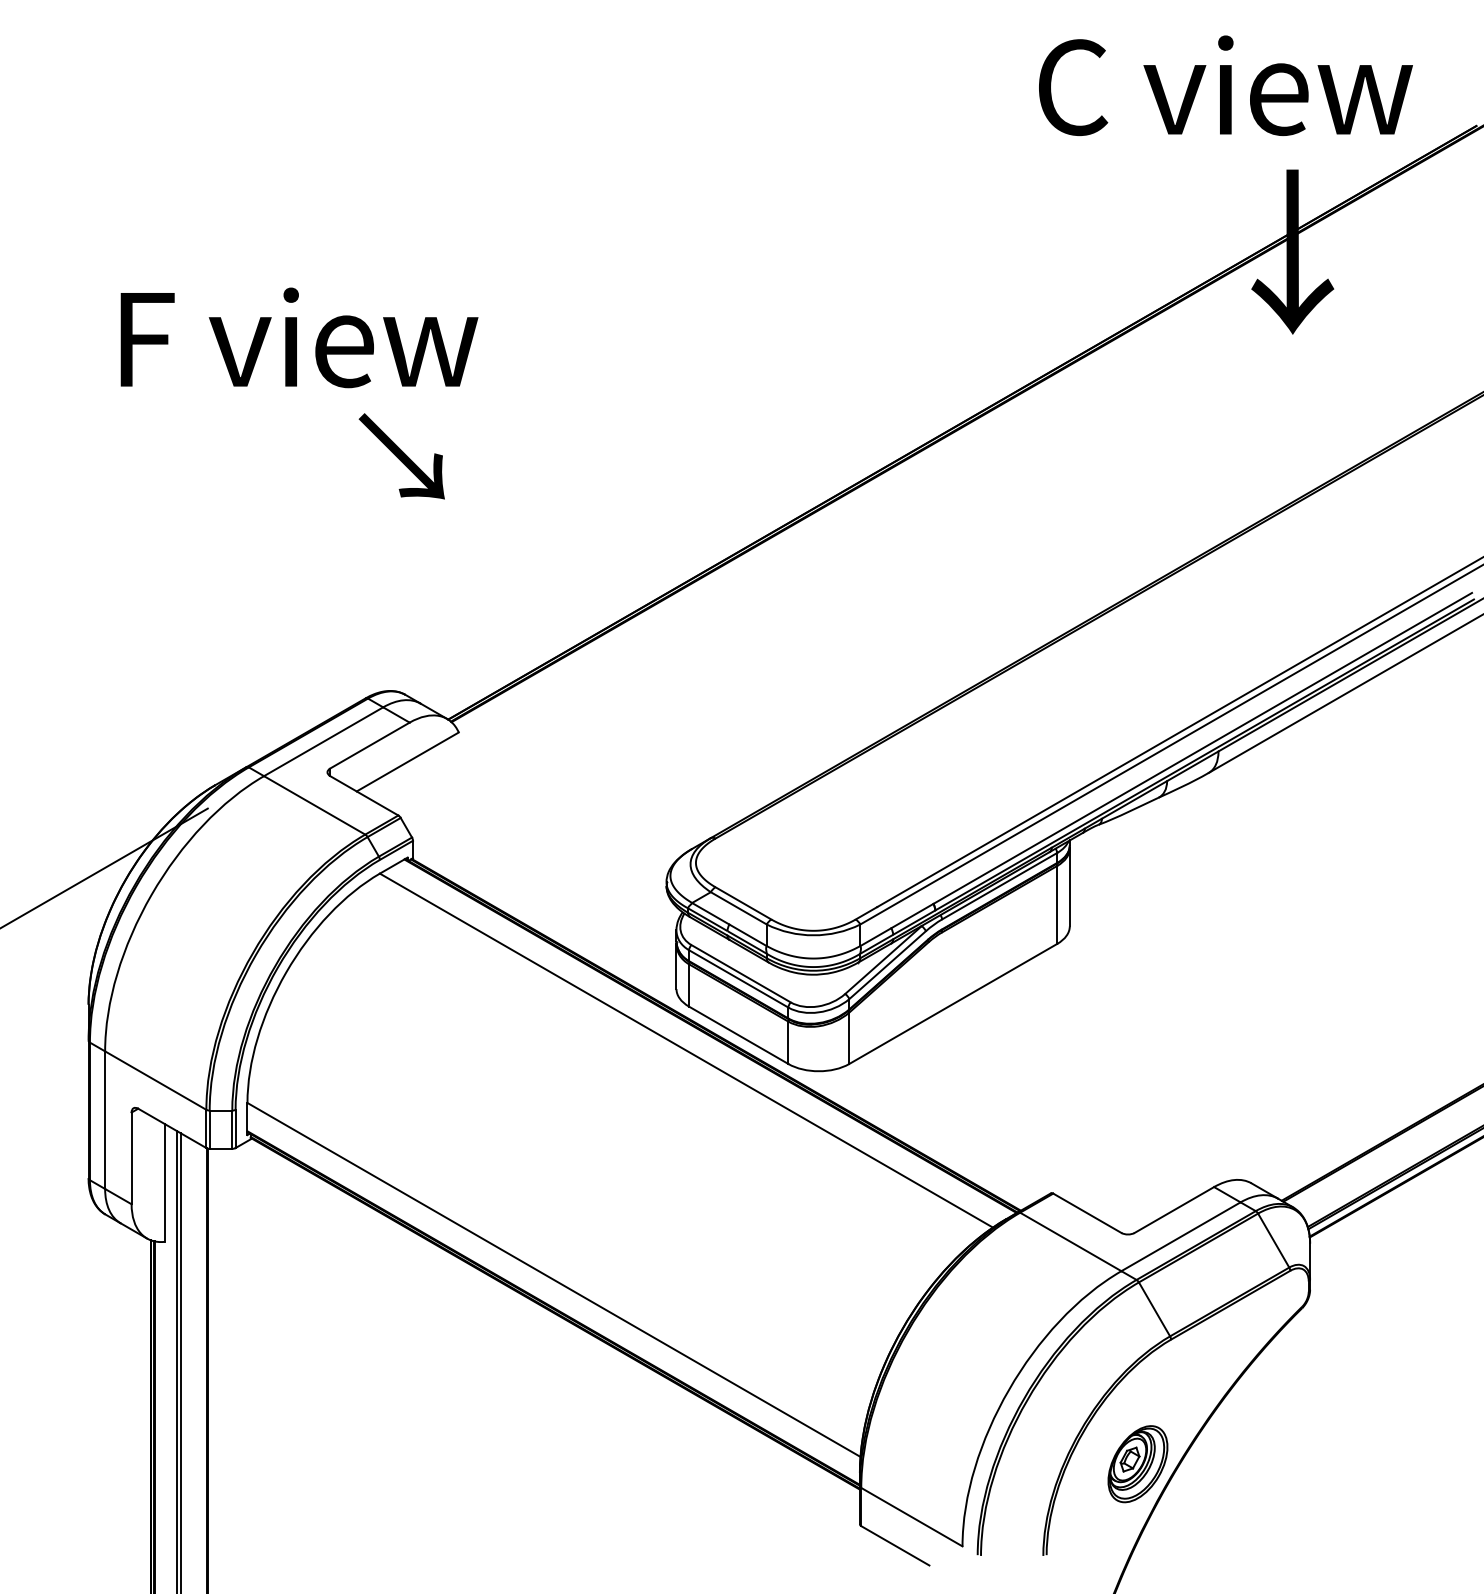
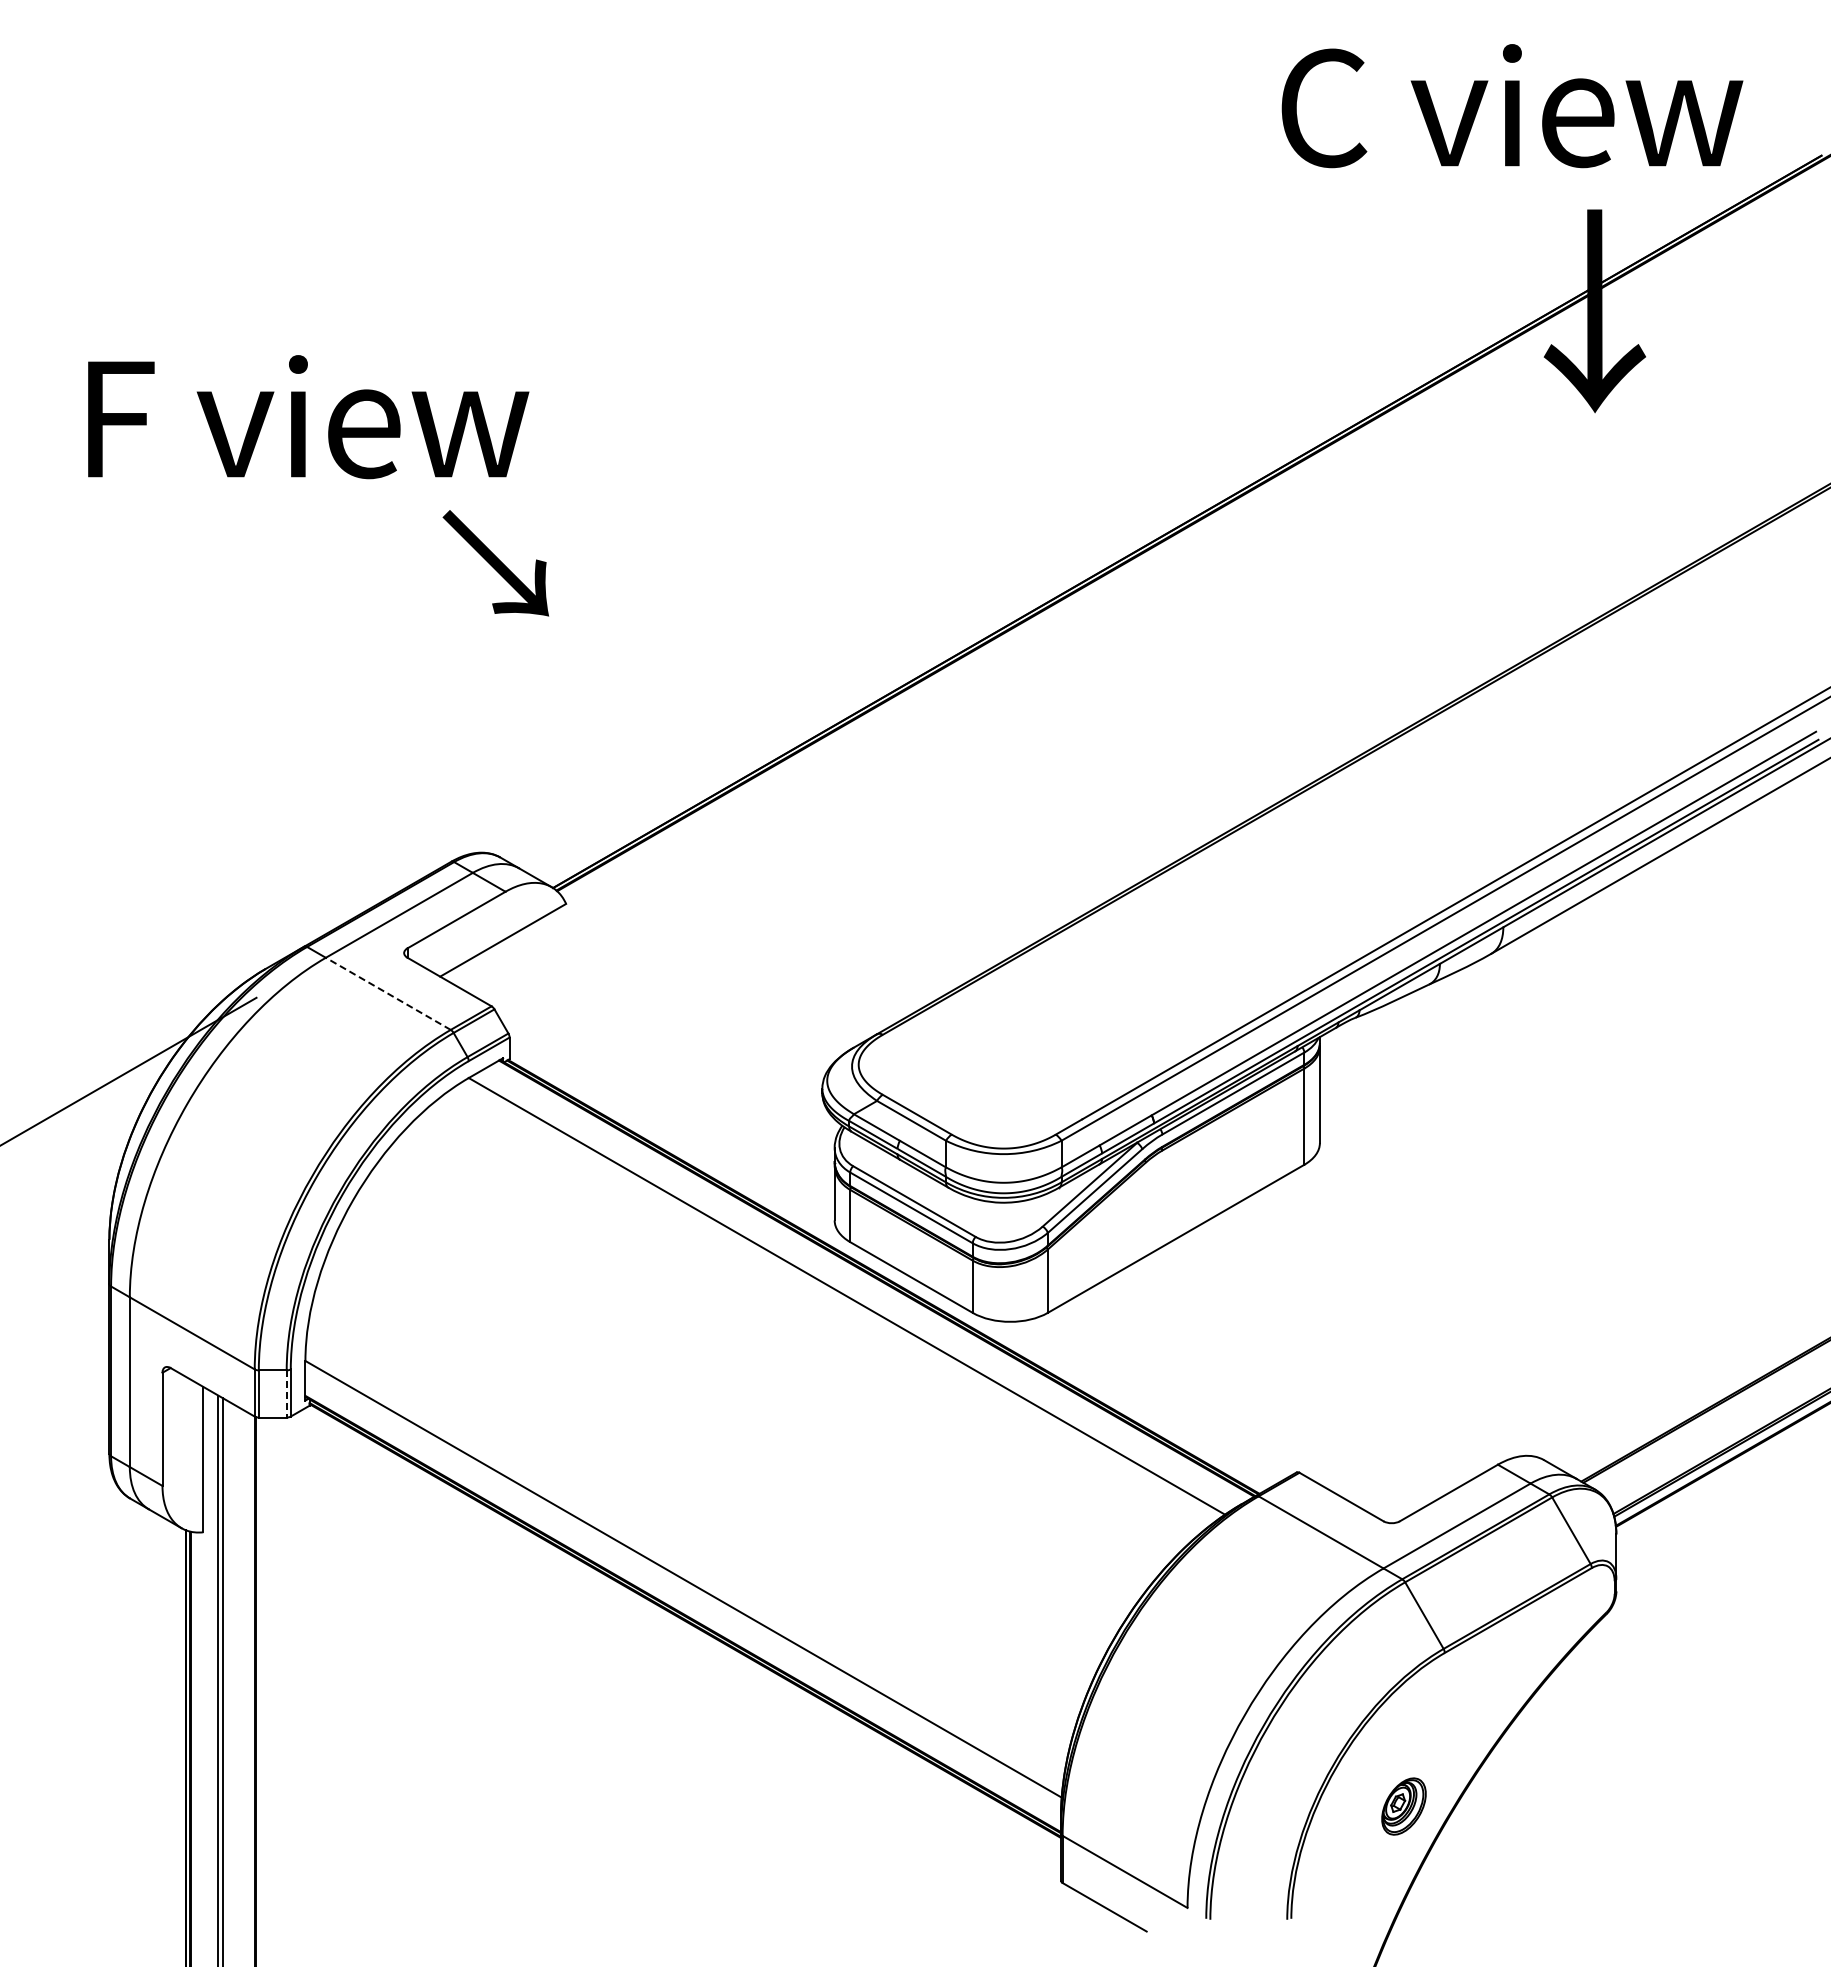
text: (299, 338) -> (308, 417), moved
line: (314, 805) -> (387, 993), solid -> dashed
line: (232, 1129) -> (286, 1393), solid -> dashed
part: (1137, 1464) -> (1403, 1806), size x0.6

